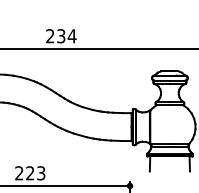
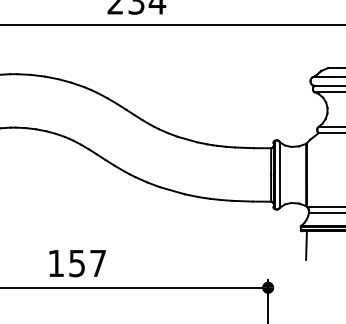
text: (30, 173) -> (77, 263), 223 -> 157

